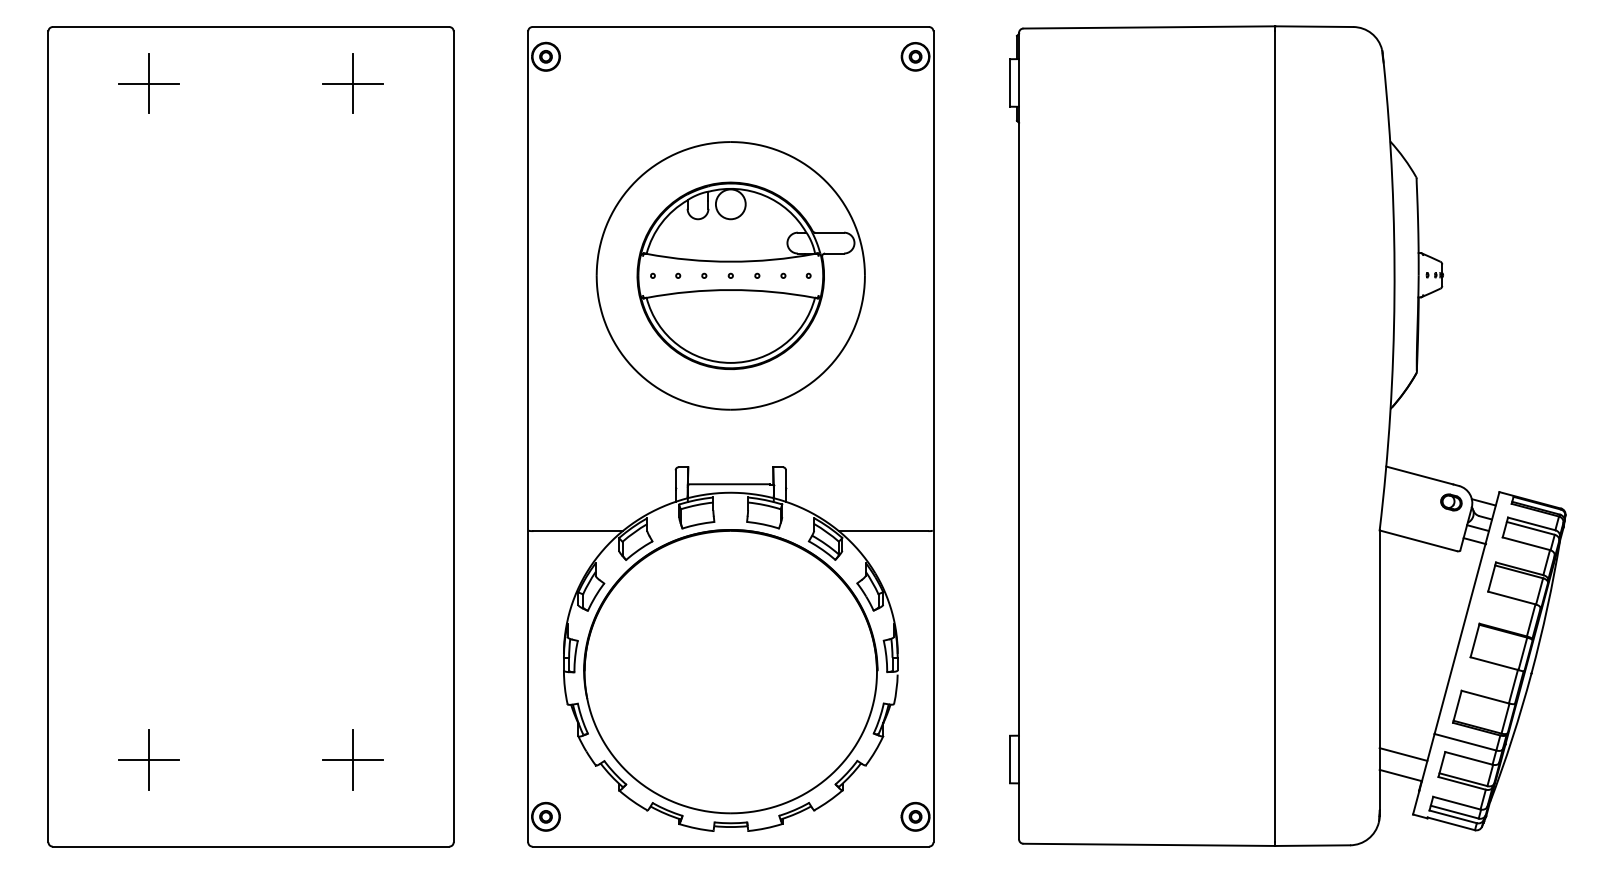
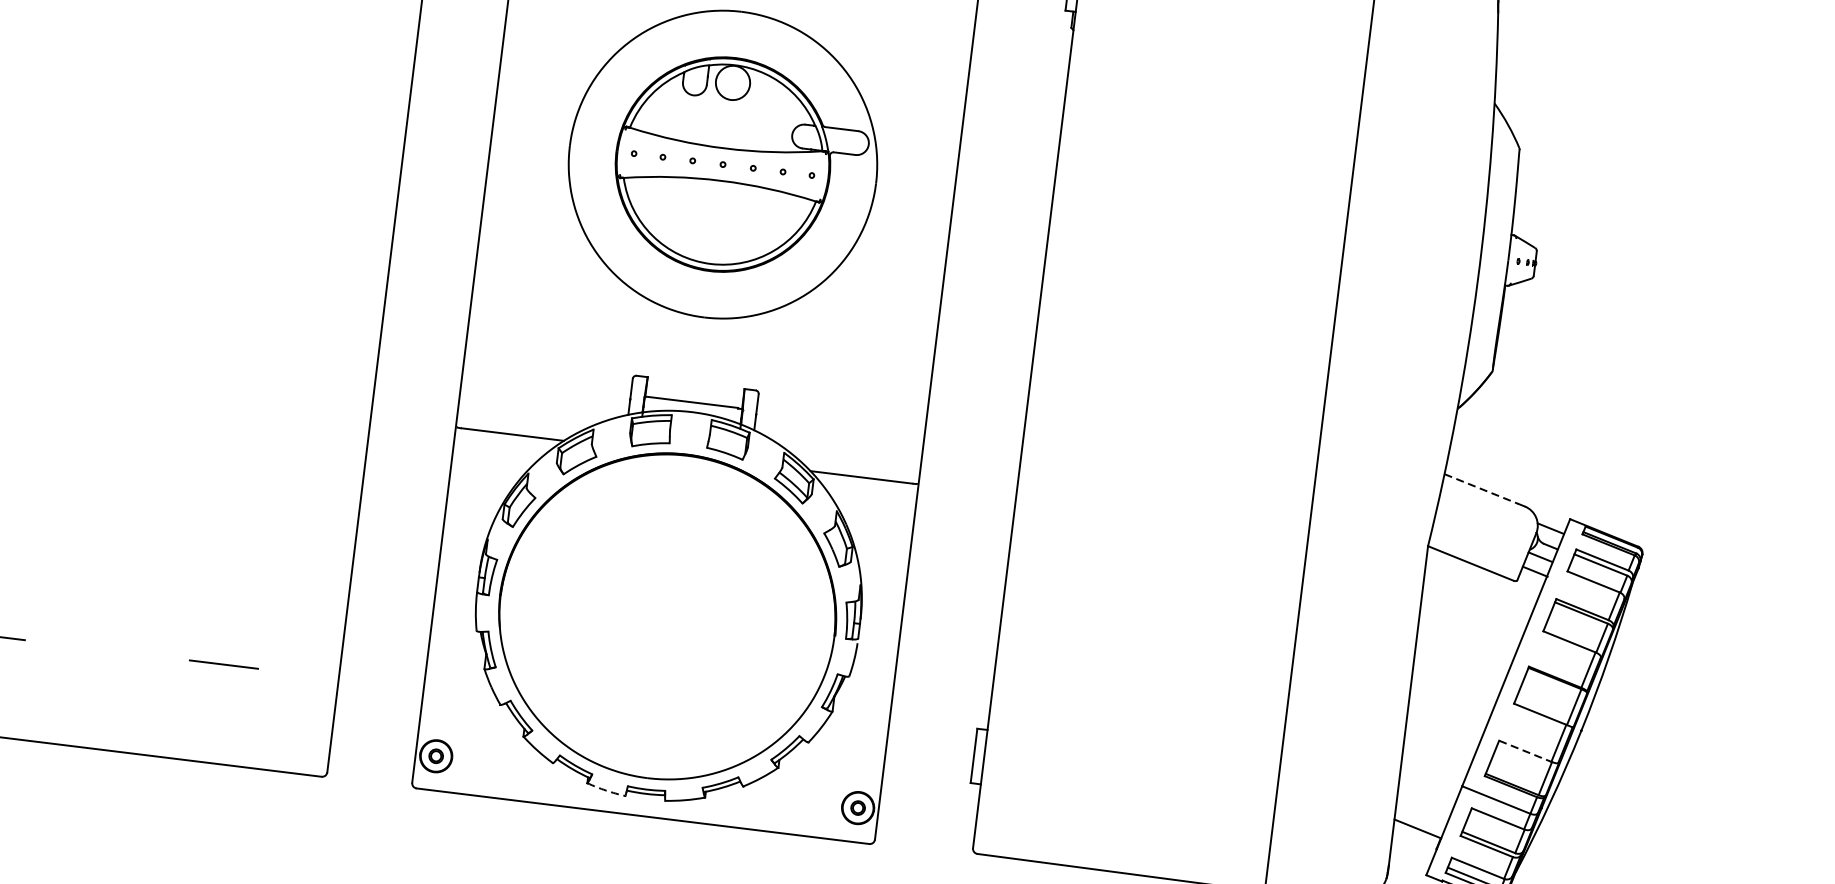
line: (1419, 475) -> (1481, 489), solid -> dashed
part: (1451, 502) -> (1513, 524), removed
line: (1485, 697) -> (1525, 751), solid -> dashed
line: (1403, 754) -> (1423, 805), removed
line: (353, 760) -> (224, 664), removed
arc: (696, 828) -> (606, 790), solid -> dashed

